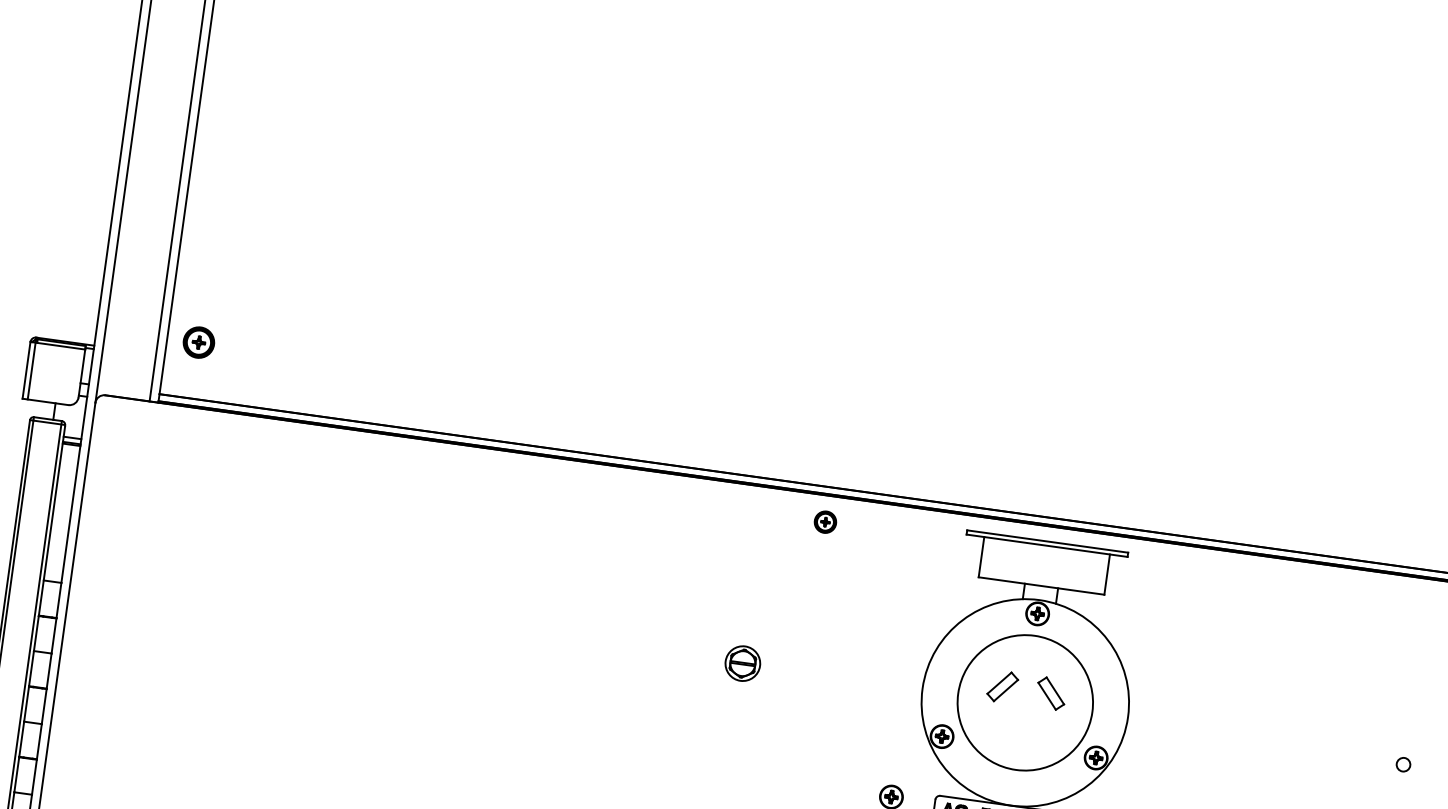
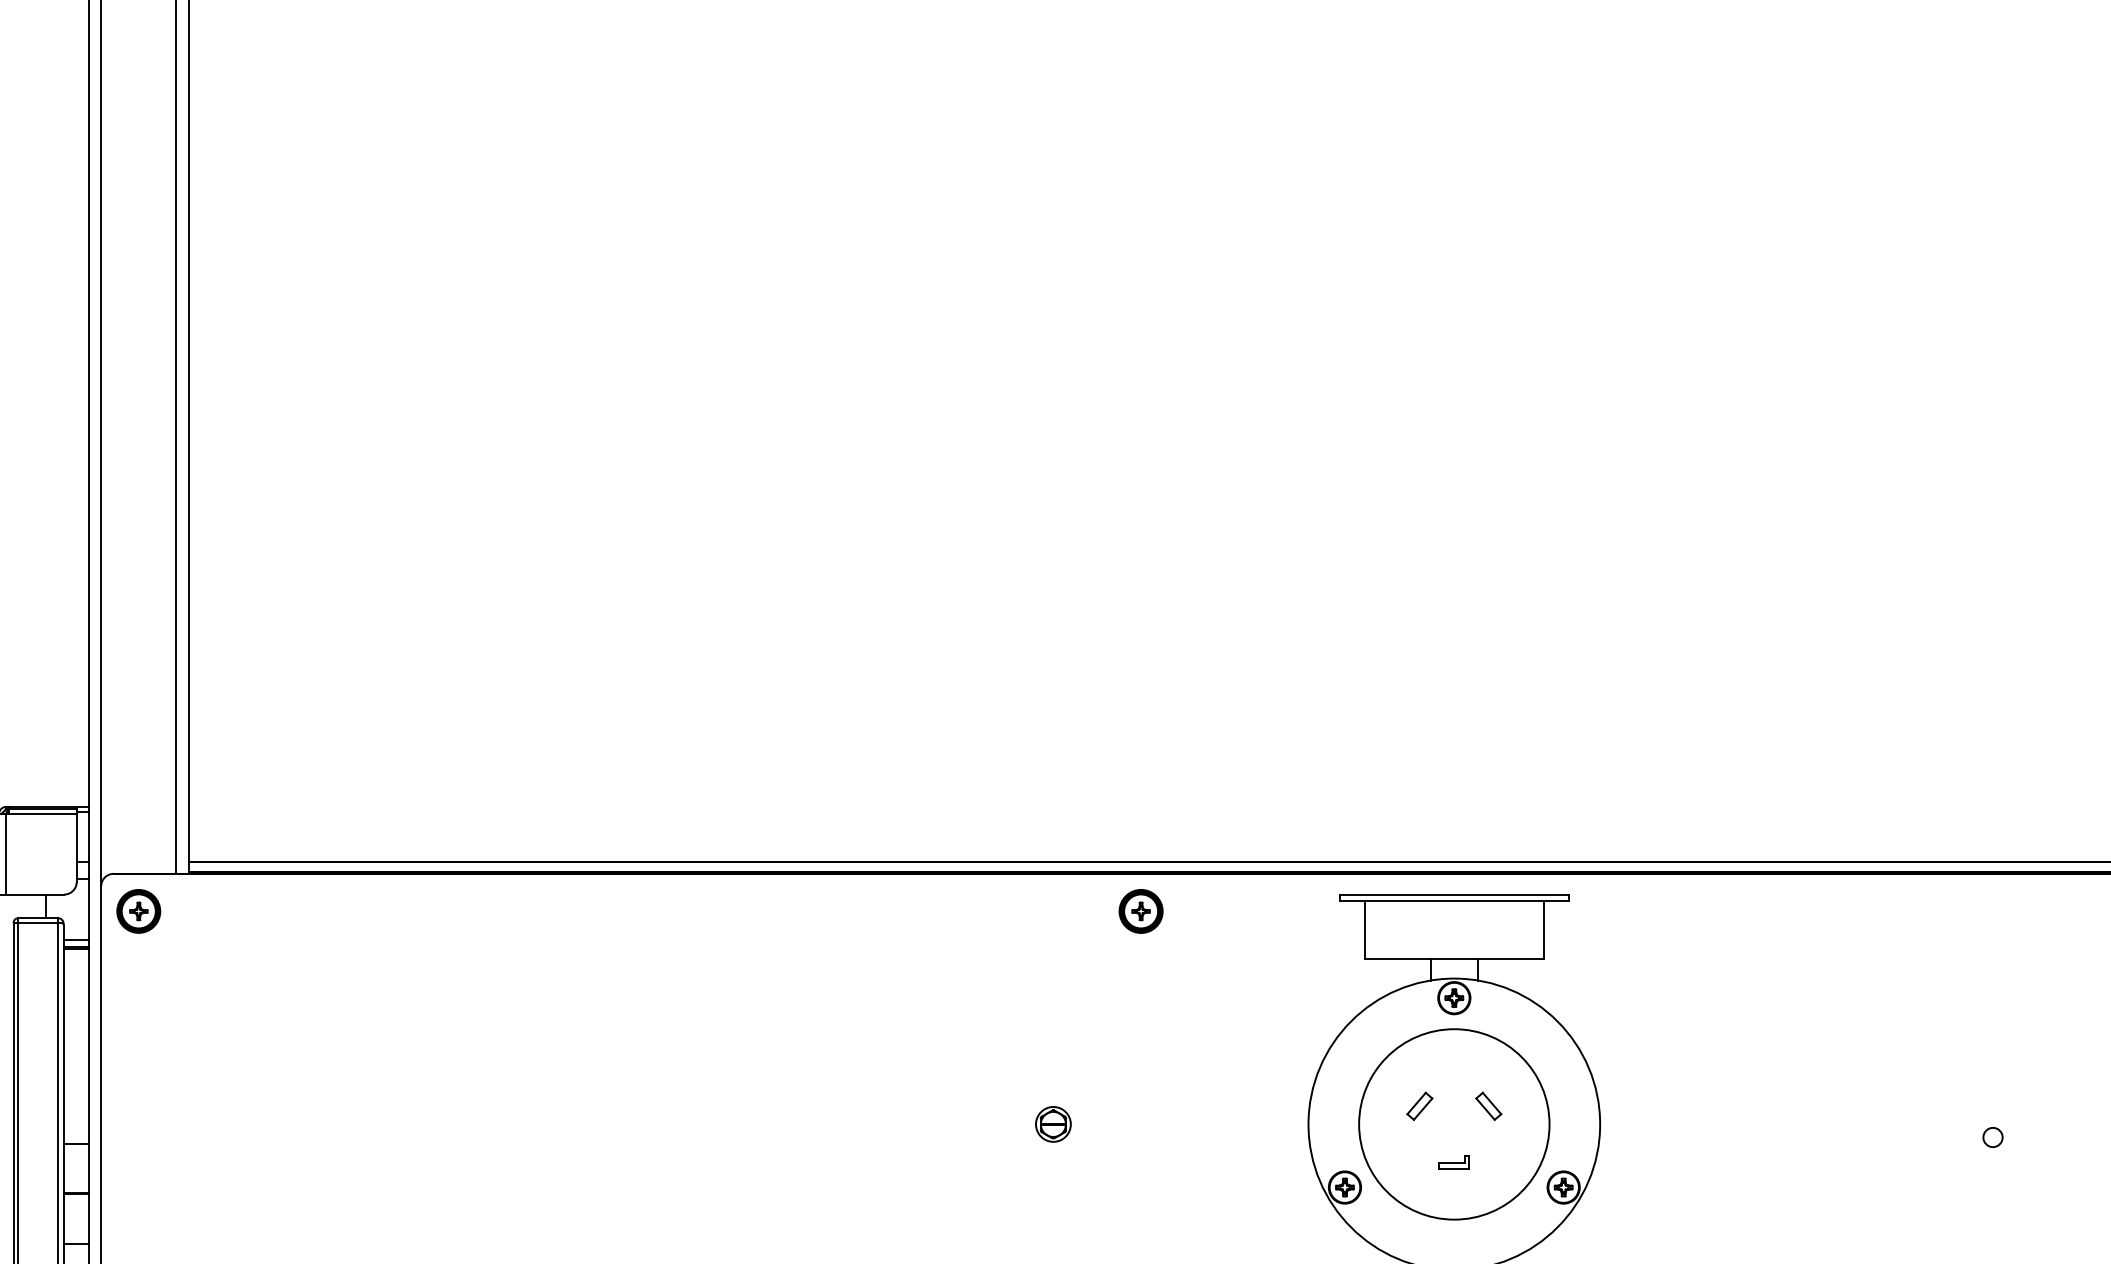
part: (198, 342) -> (138, 911), moved
part: (825, 522) -> (1140, 911), size x1.43
part: (742, 663) -> (1053, 1124), size x0.71
part: (1002, 686) -> (1419, 1105), size x0.62
part: (1051, 692) -> (1488, 1105), size x0.62
part: (1021, 729) -> (1453, 1162), added

